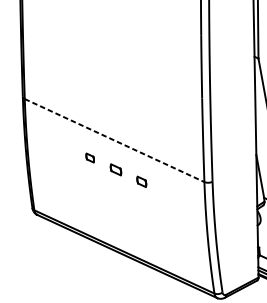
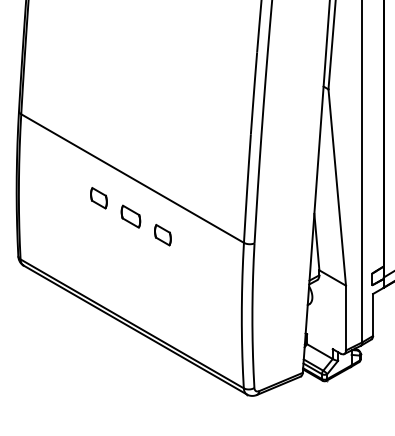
line: (114, 140) -> (132, 178), dashed -> solid
part: (89, 158) -> (98, 198), size x1.67
part: (115, 169) -> (130, 216), size x1.43
part: (141, 182) -> (162, 235), size x1.43

